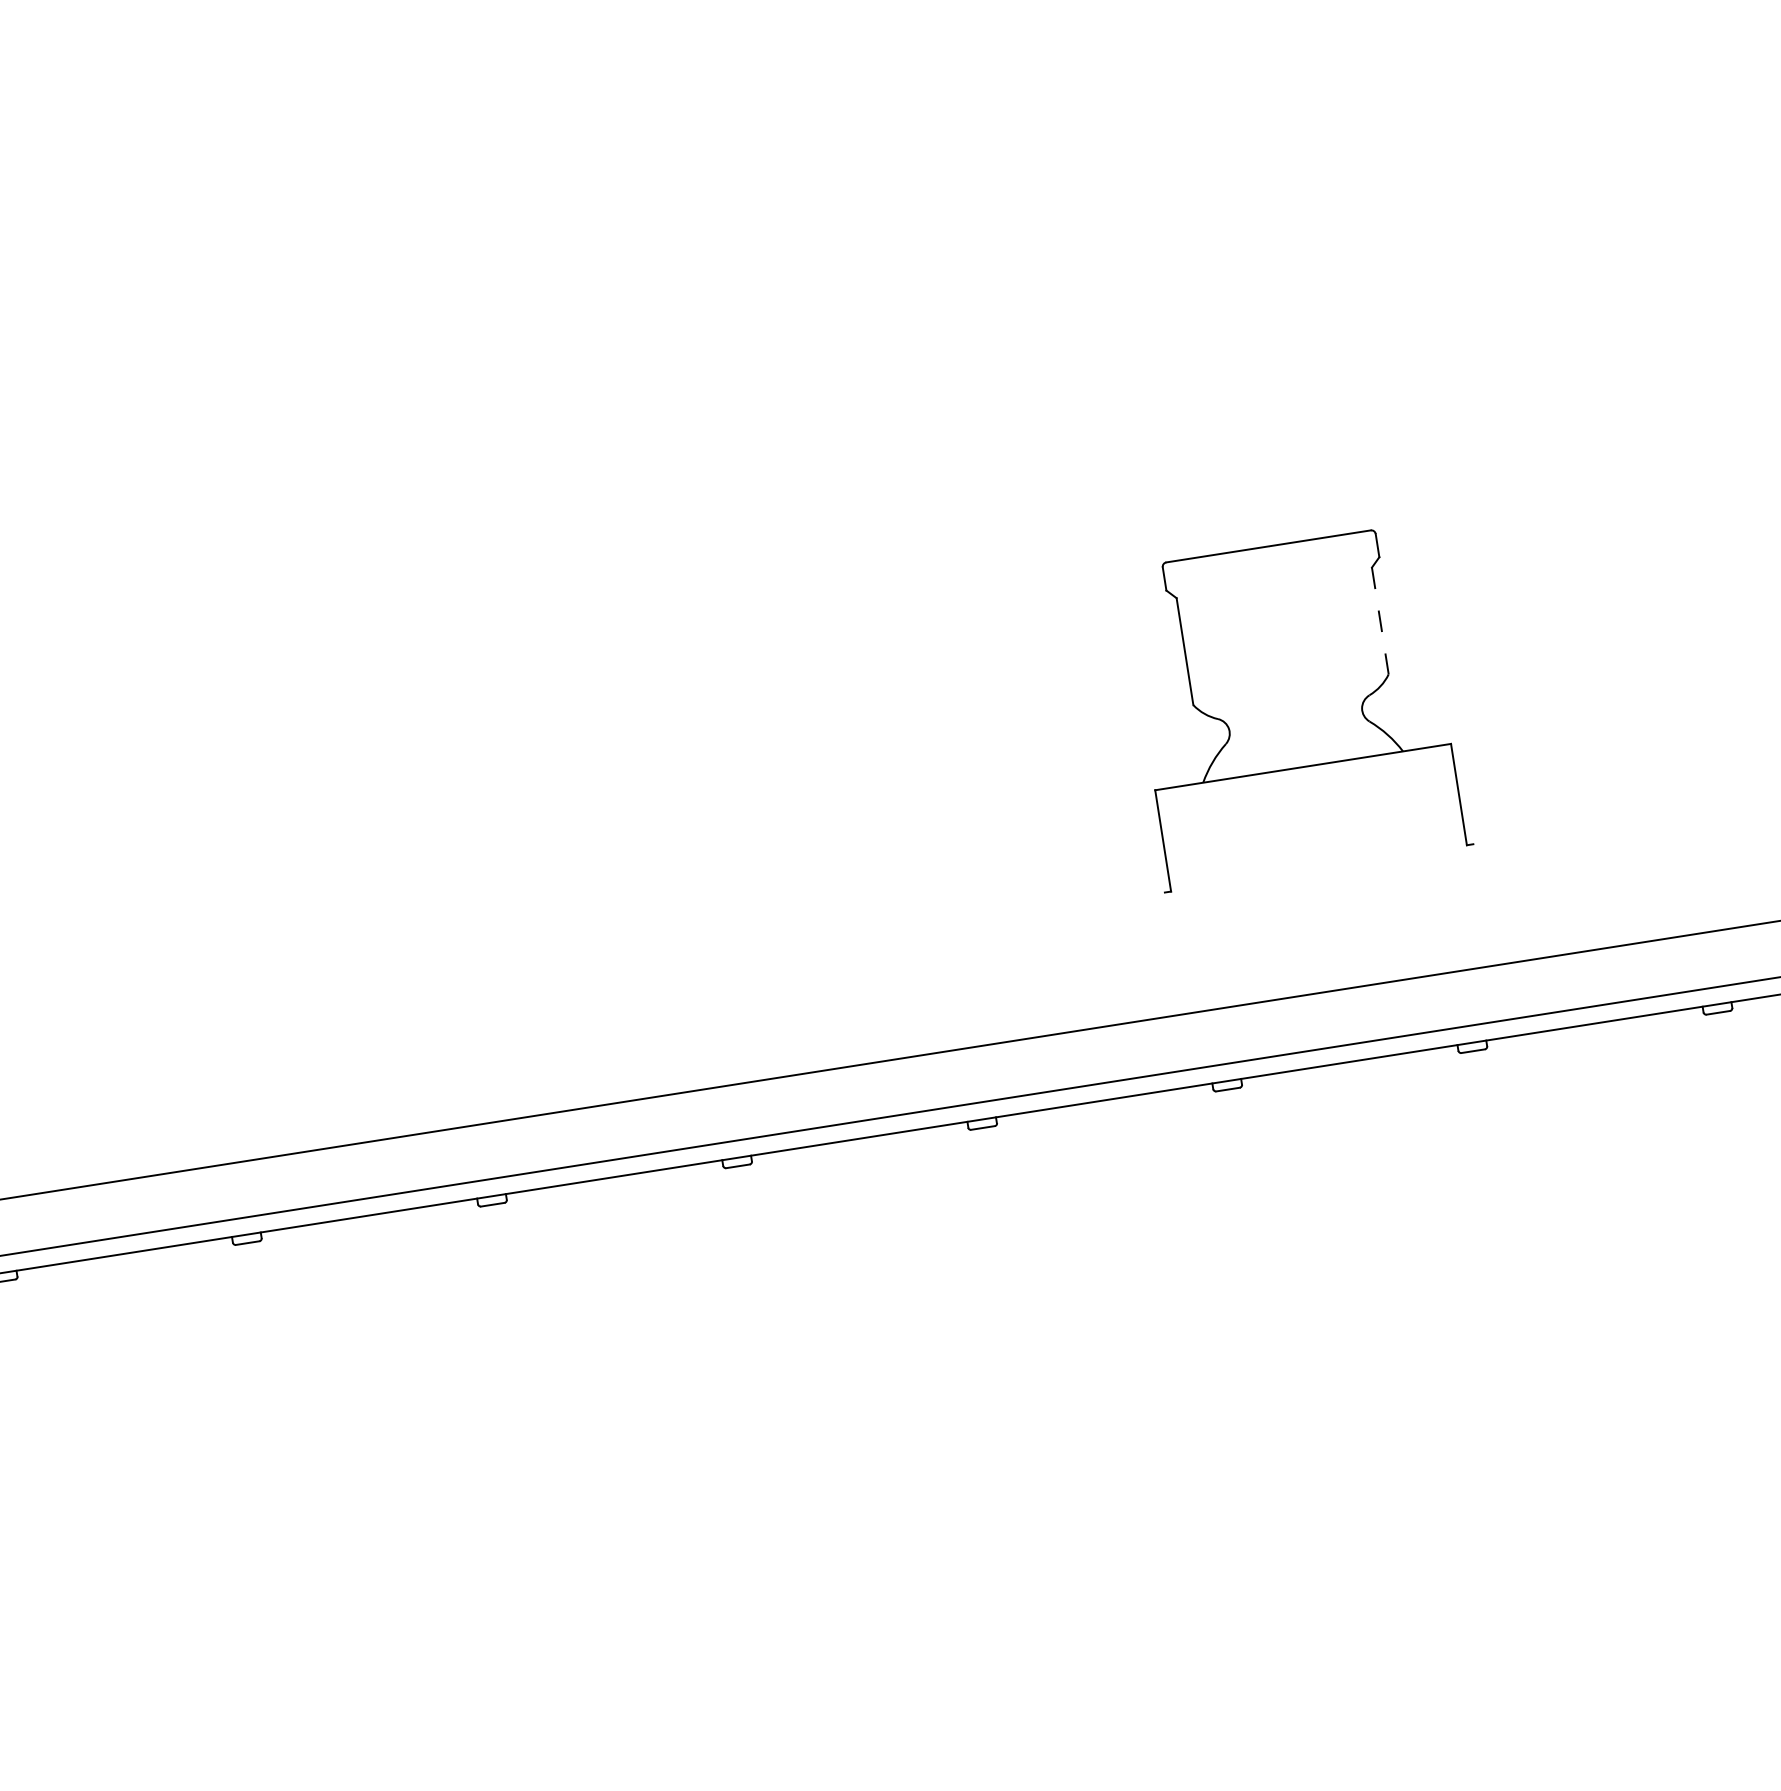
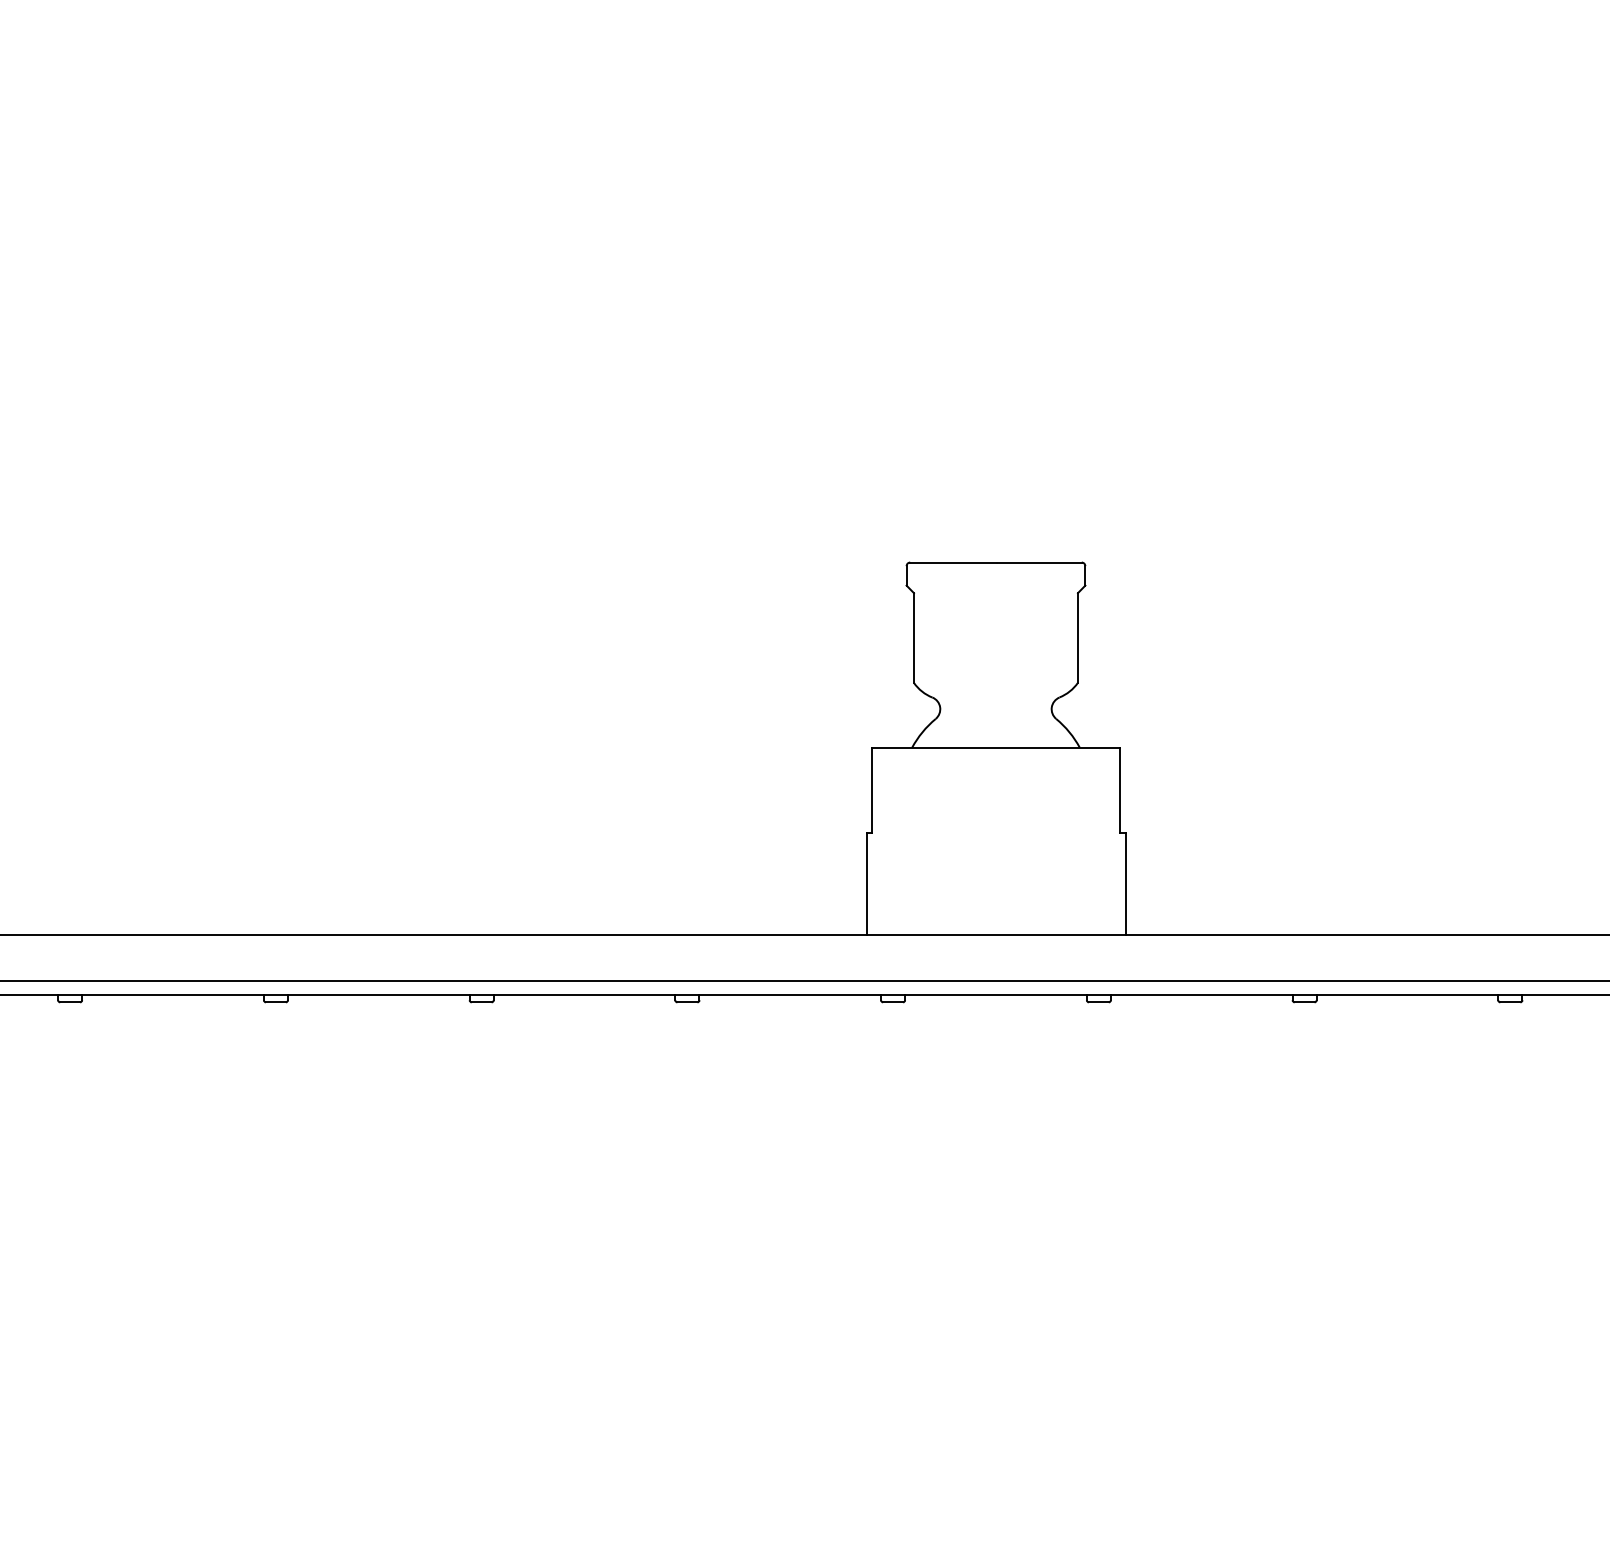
line: (1379, 621) -> (1077, 638), dashed -> solid
line: (1482, 904) -> (1125, 883), added
line: (1174, 952) -> (866, 883), added

